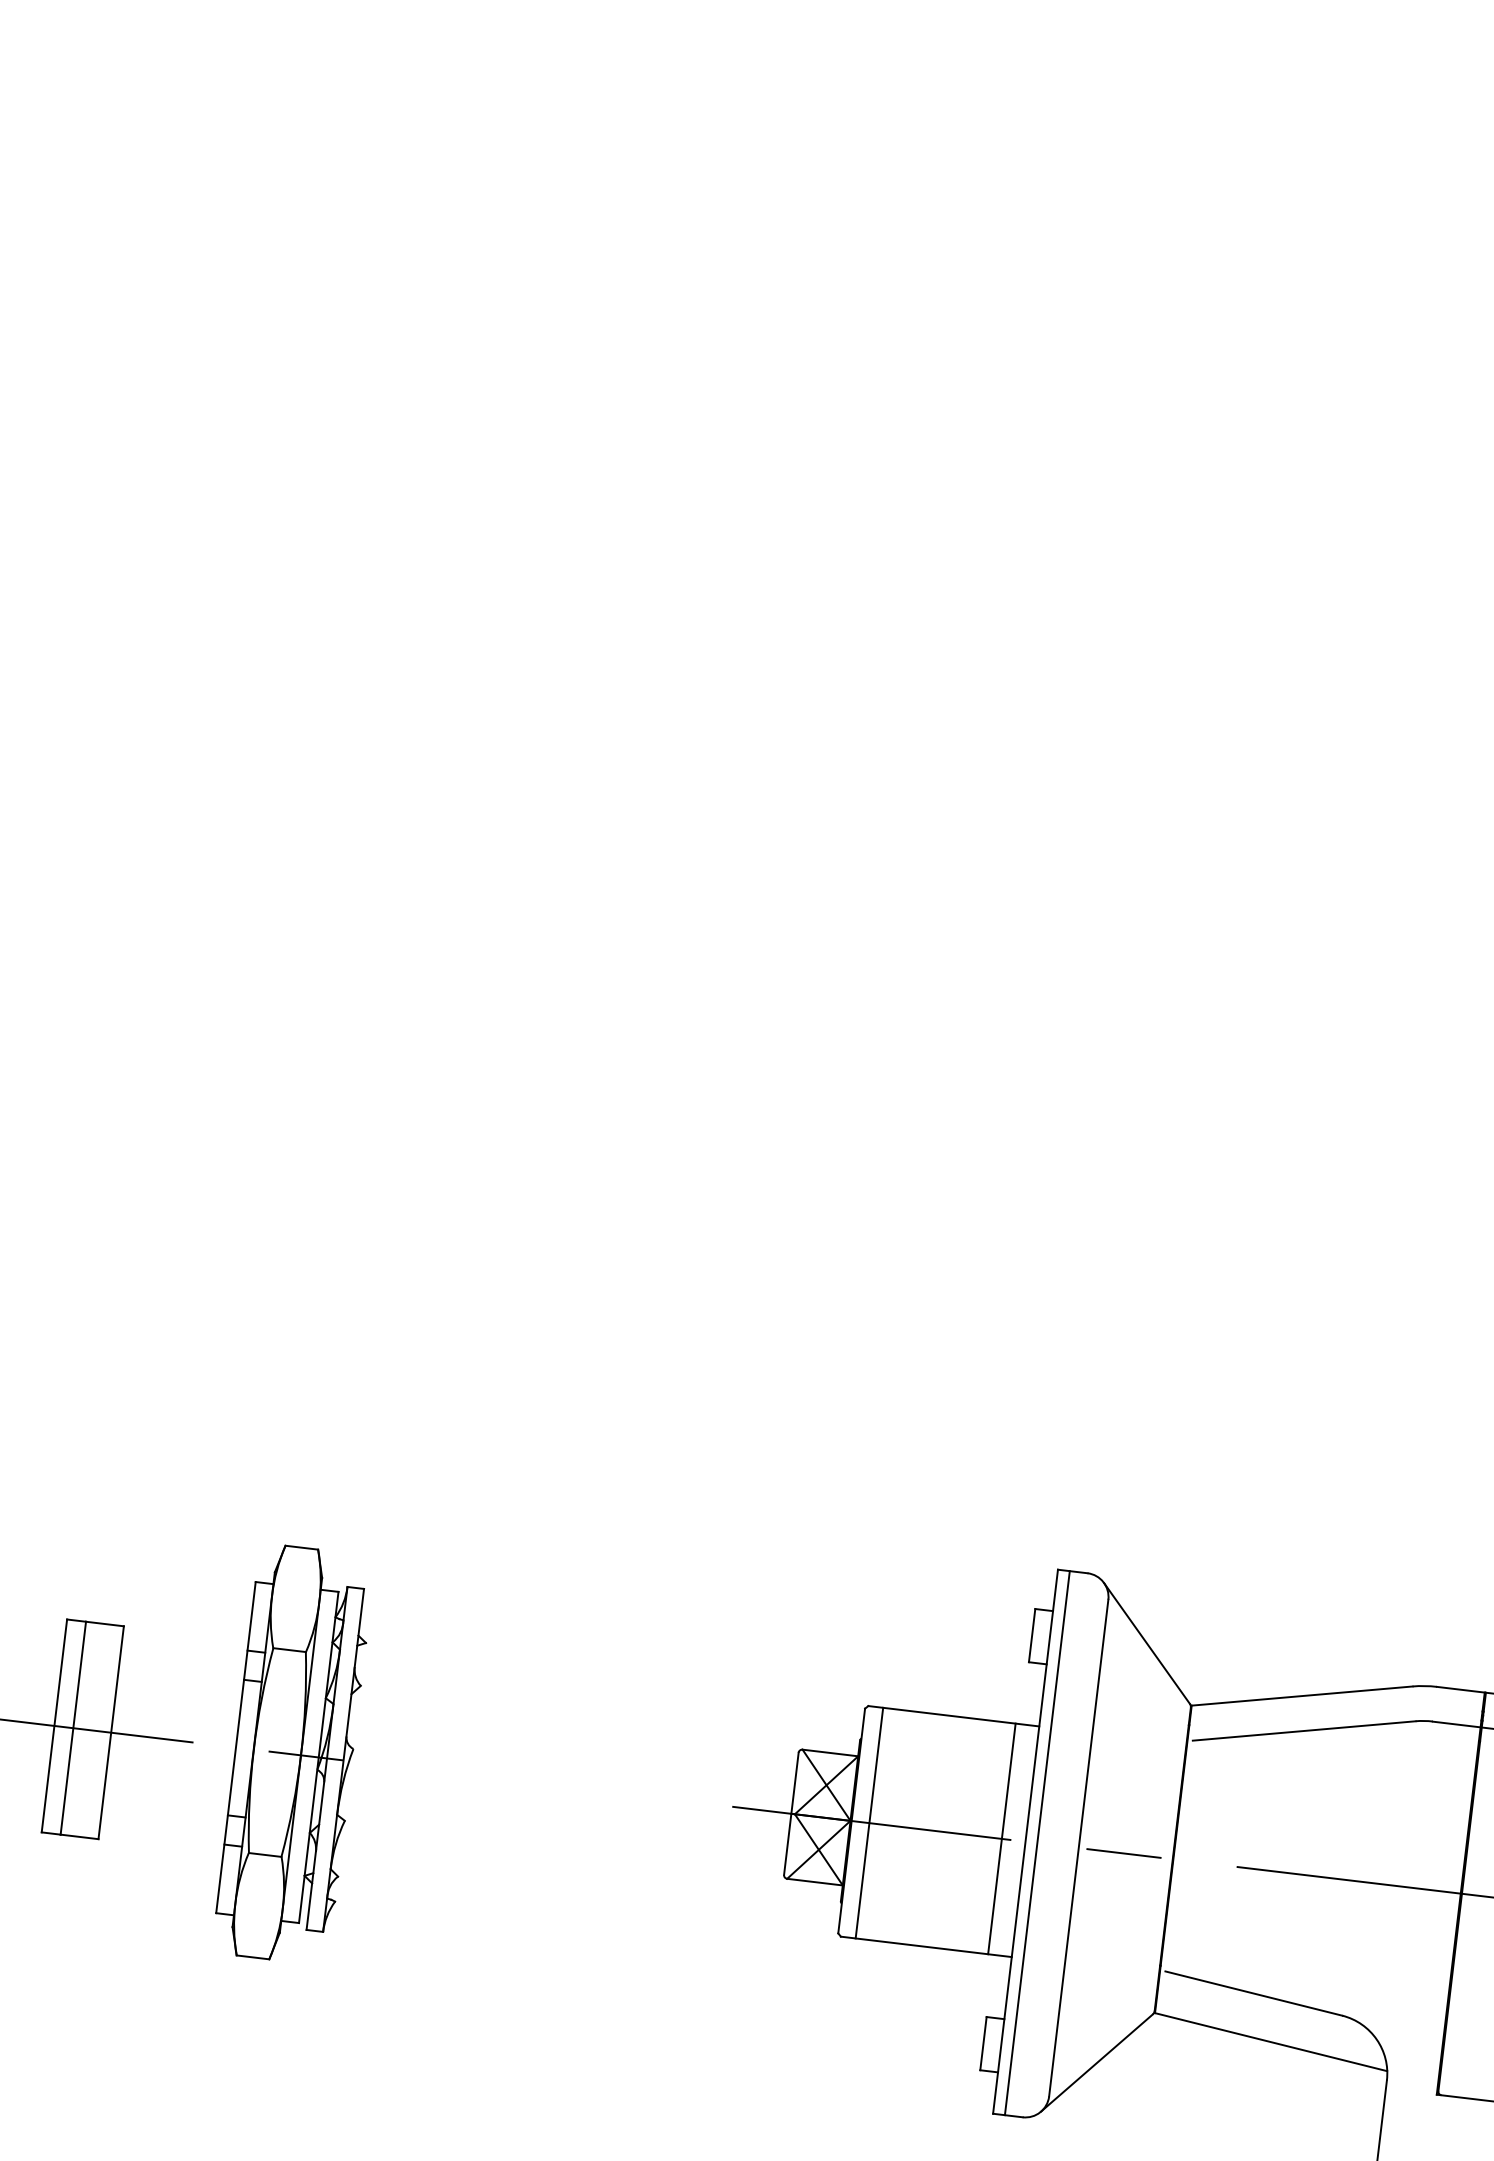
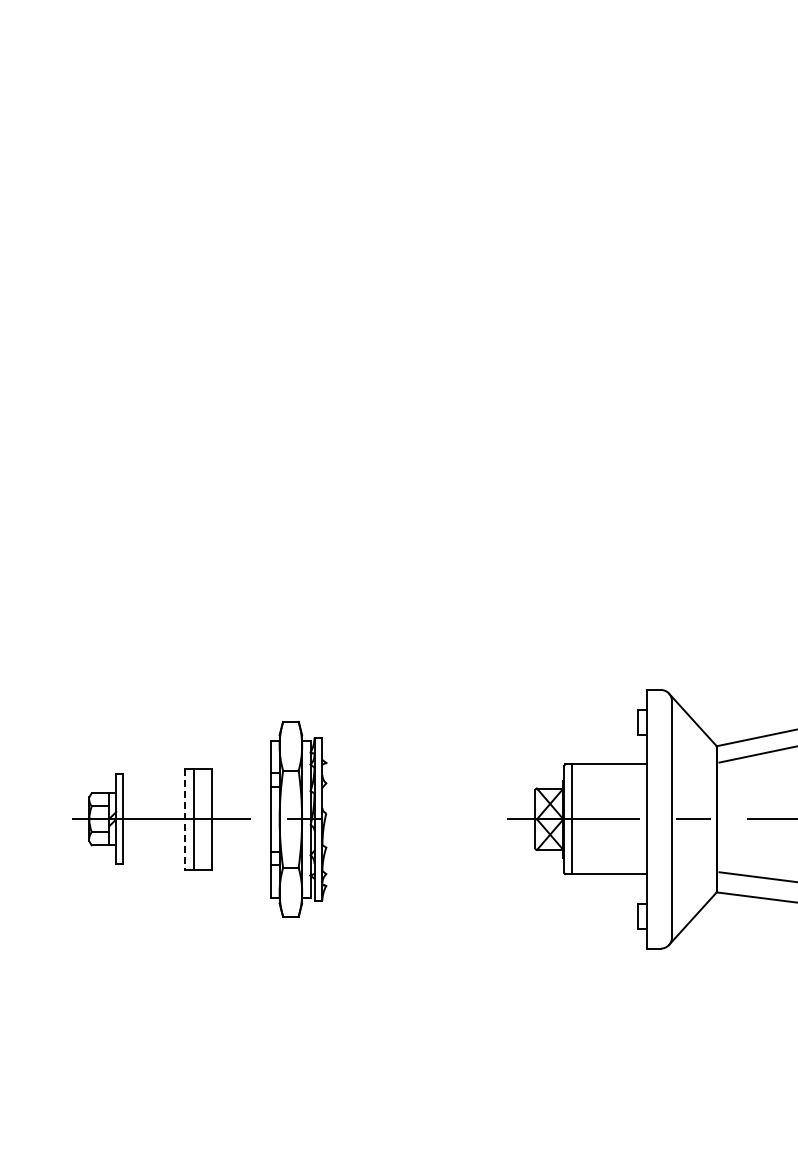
line: (53, 1726) -> (184, 819), solid -> dashed
line: (1001, 1839) -> (635, 819), removed
line: (1037, 1841) -> (652, 818), removed

